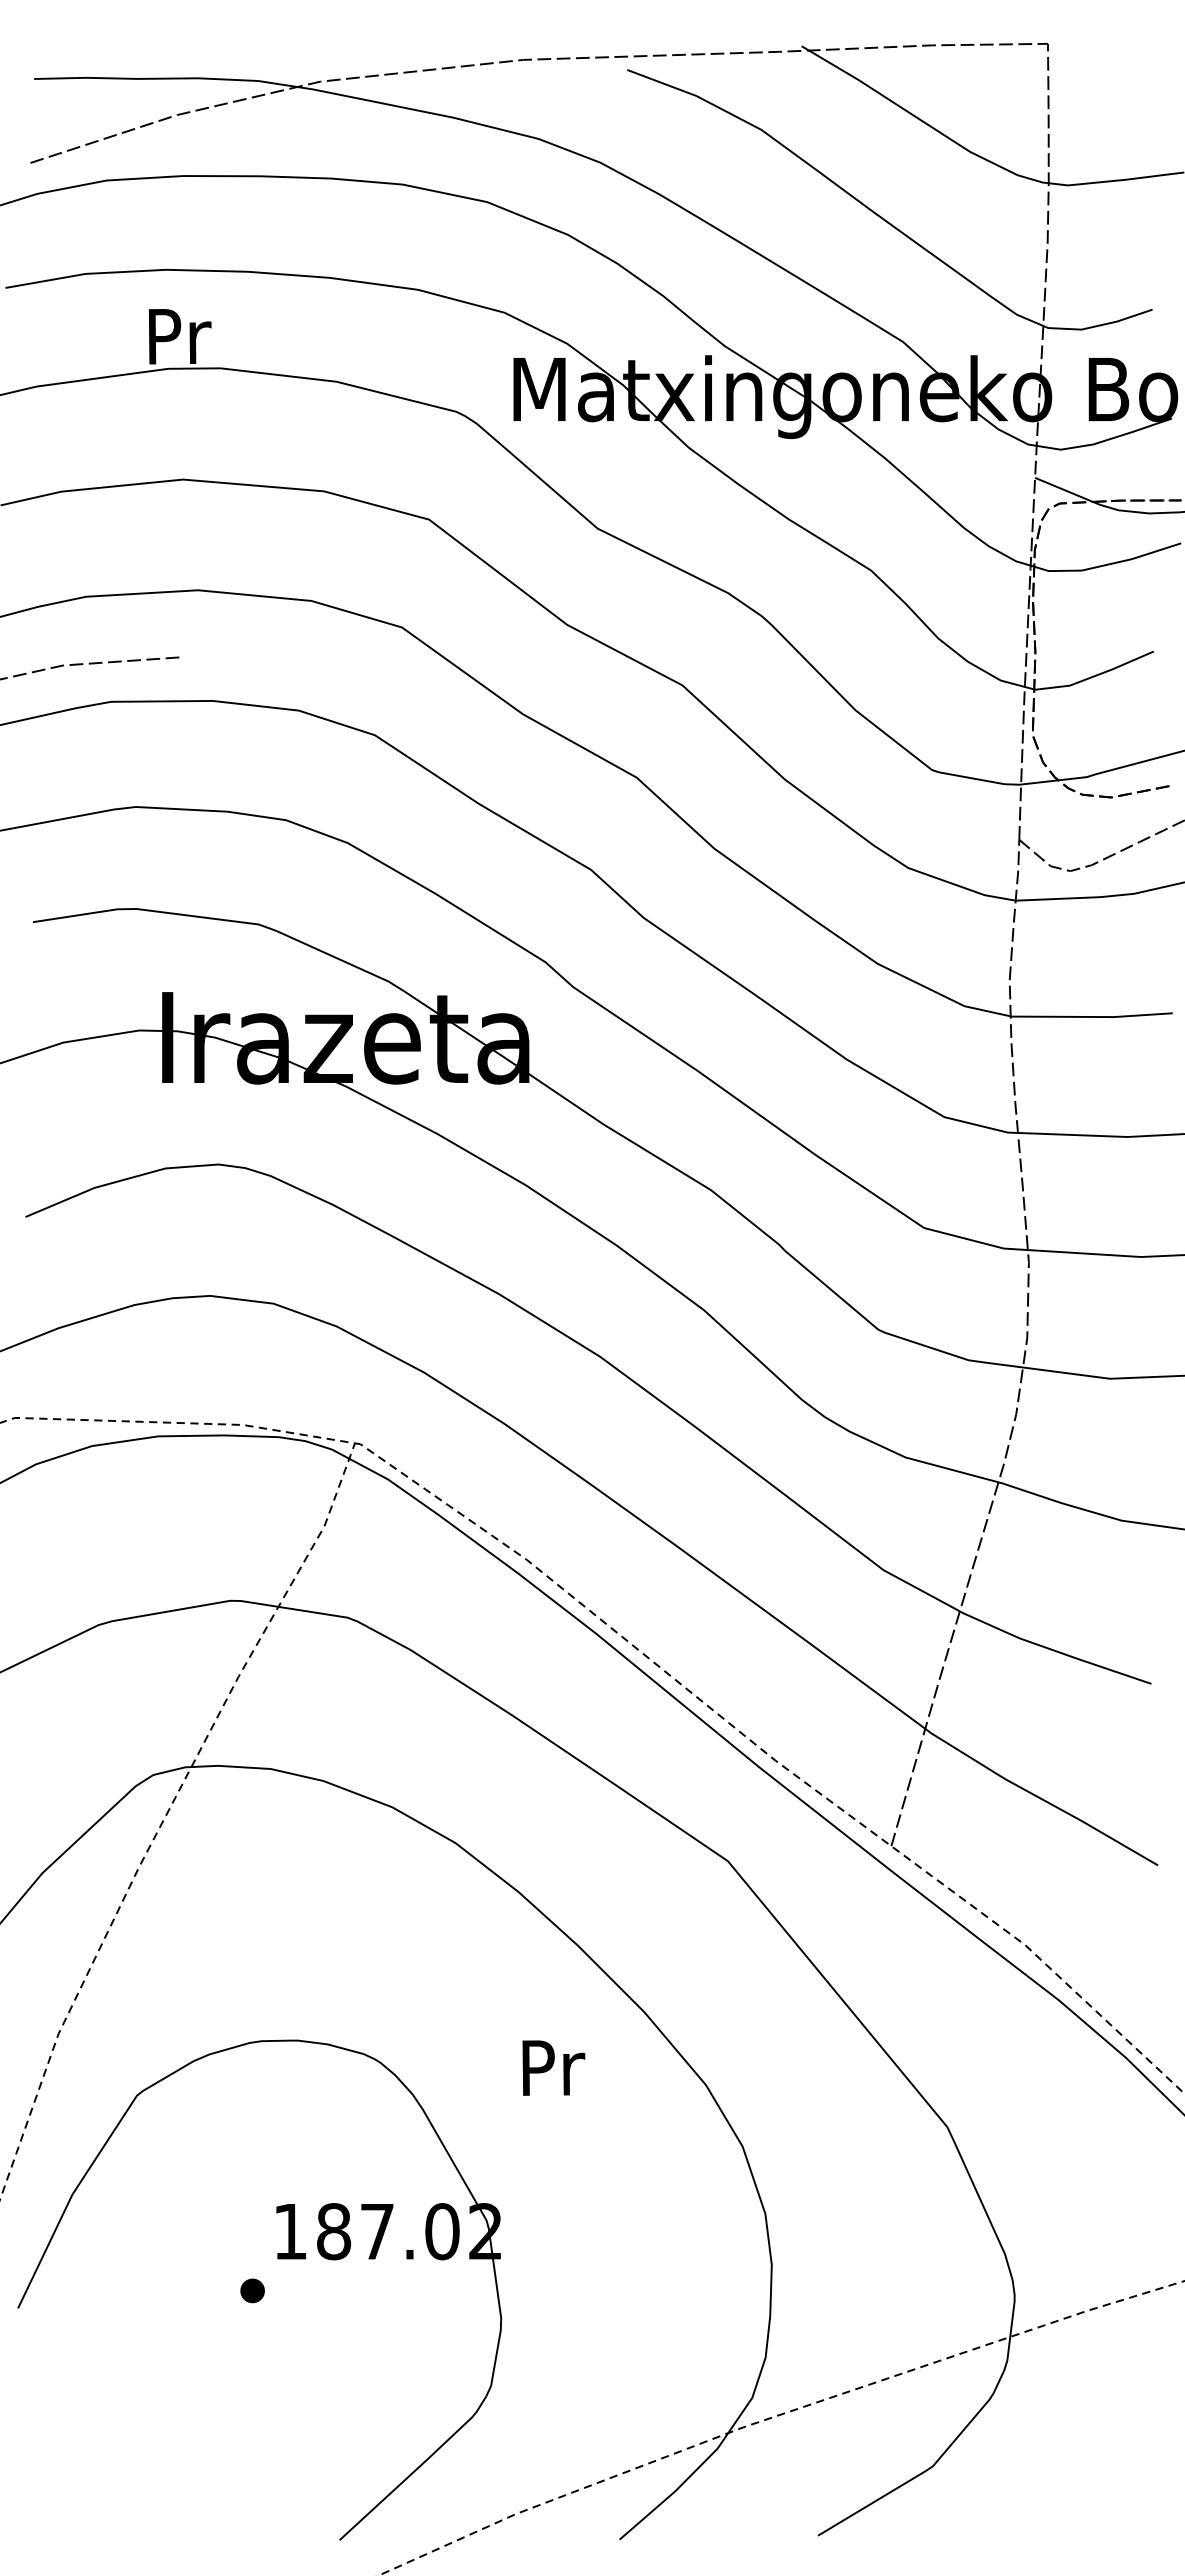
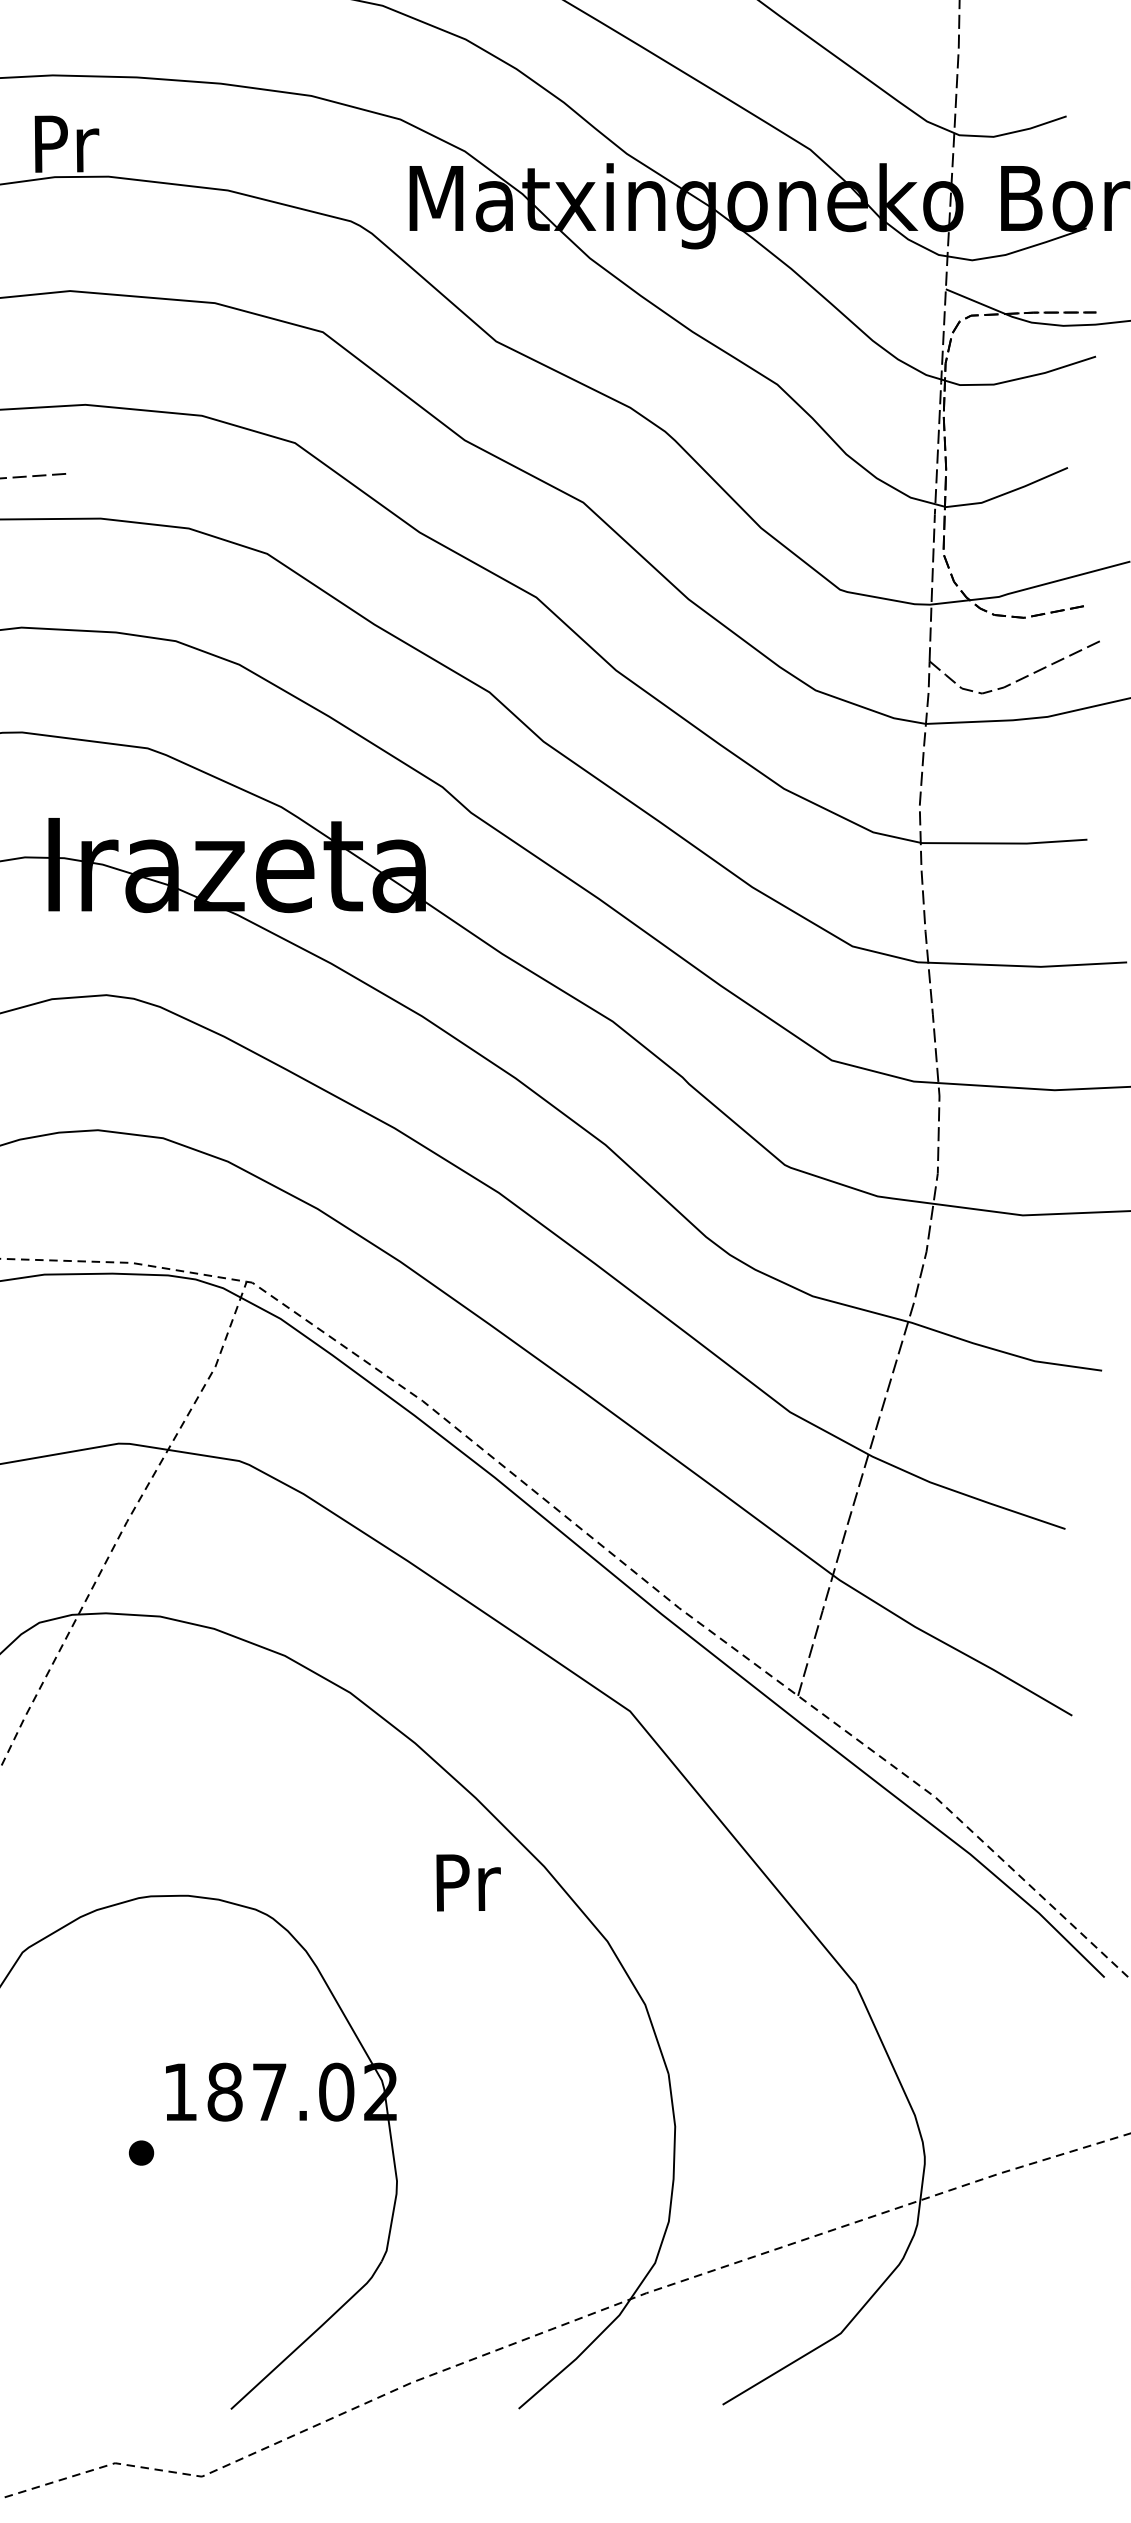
text: (553, 2067) -> (468, 1882), moved

